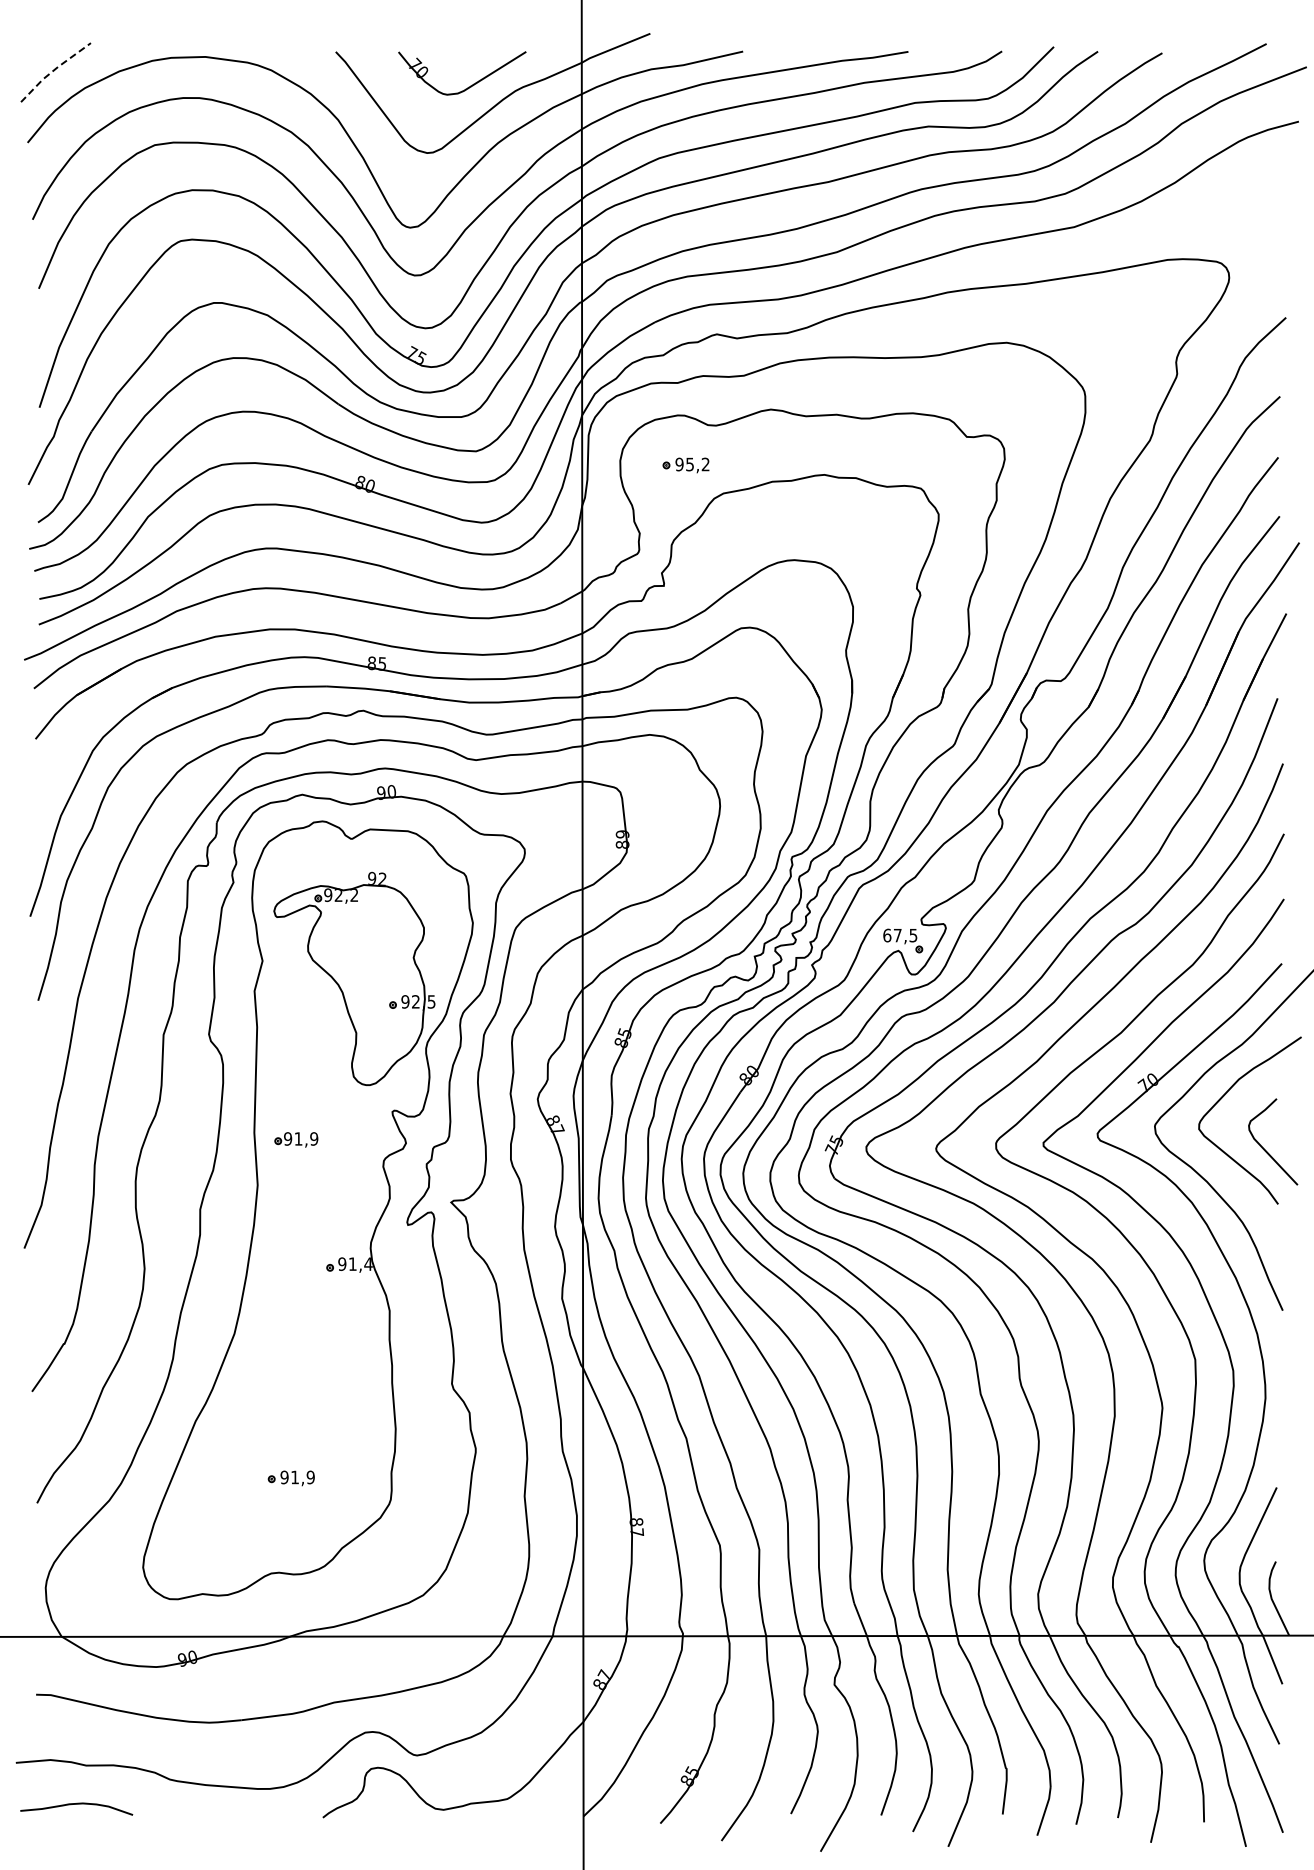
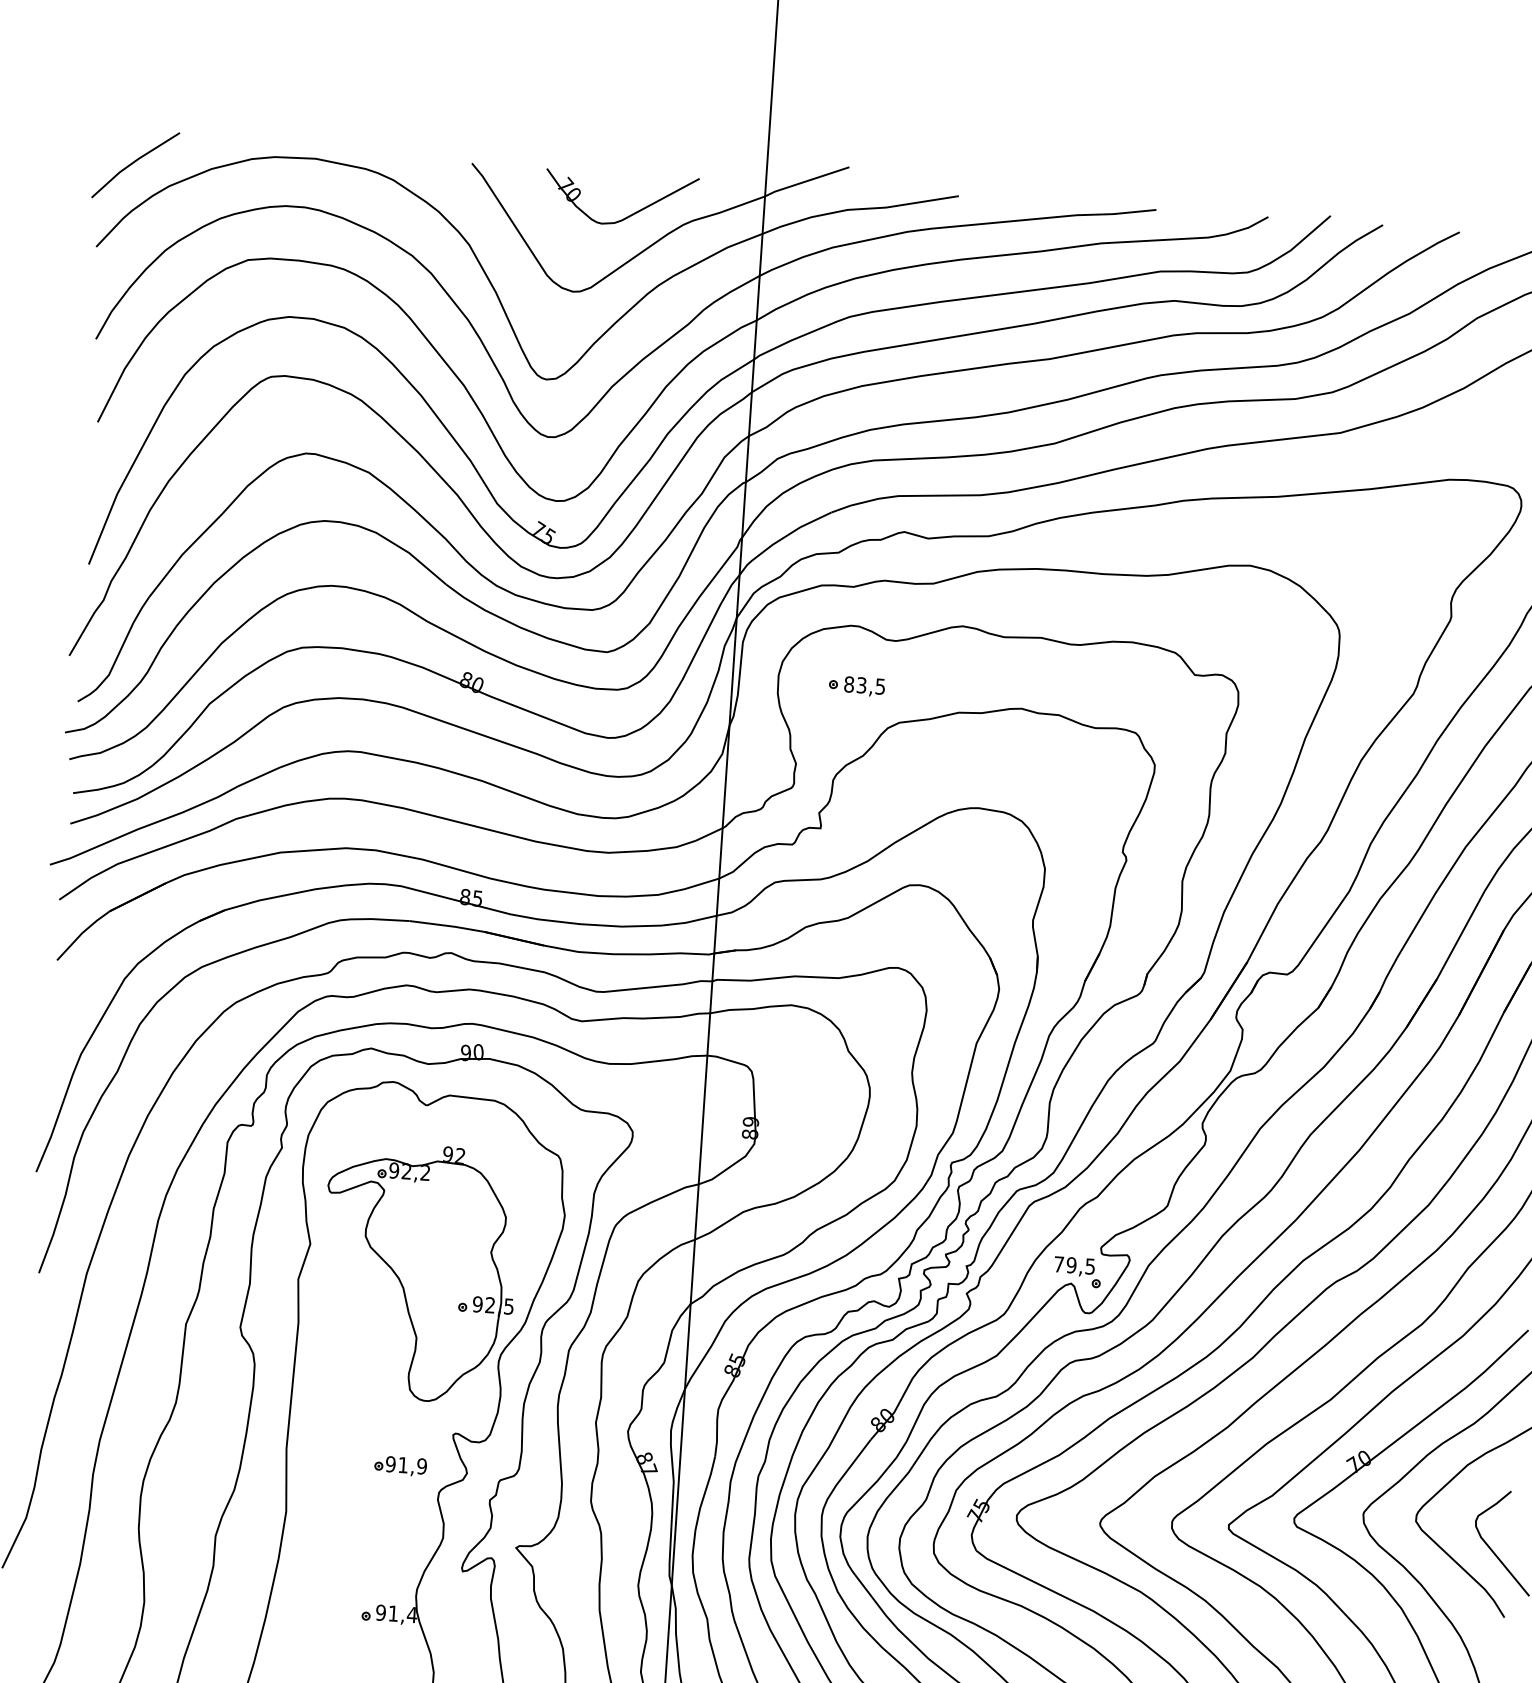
line: (54, 70) -> (134, 162), dashed -> solid
text: (692, 464) -> (864, 685), 95,2 -> 83,5
text: (892, 935) -> (1065, 1264), 67,5 -> 79,5
part: (296, 1139) -> (400, 1465), moved

